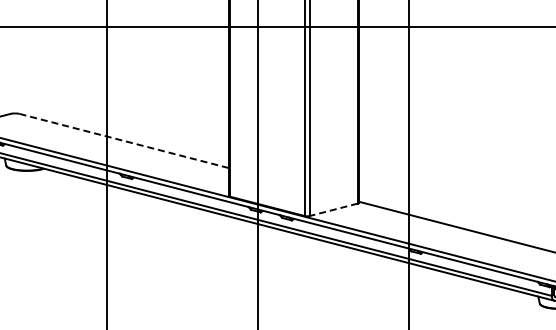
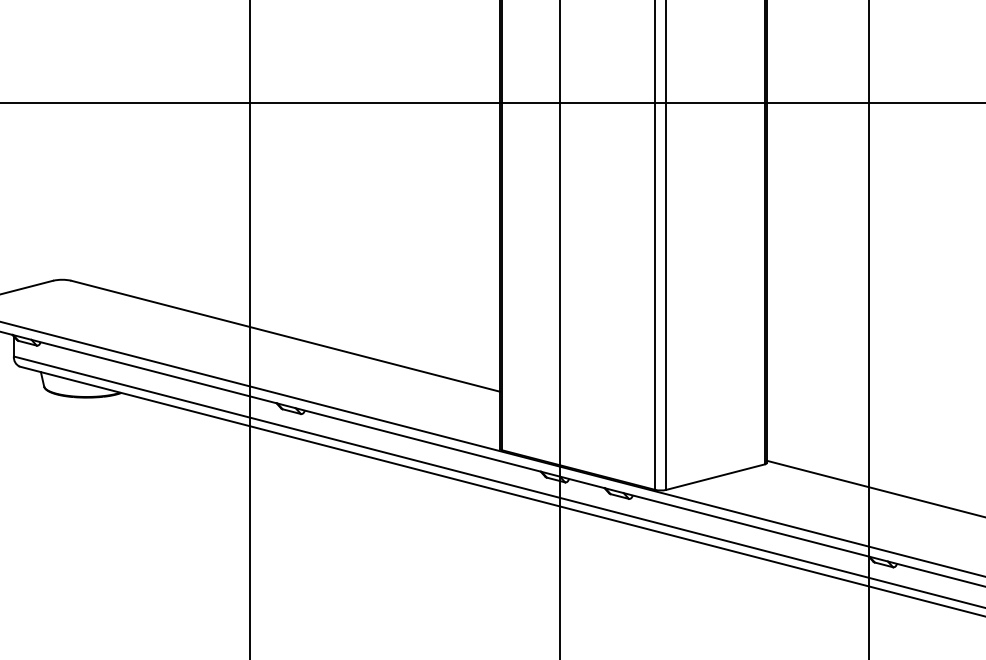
line: (124, 141) -> (286, 337), dashed -> solid
line: (333, 209) -> (714, 476), dashed -> solid

